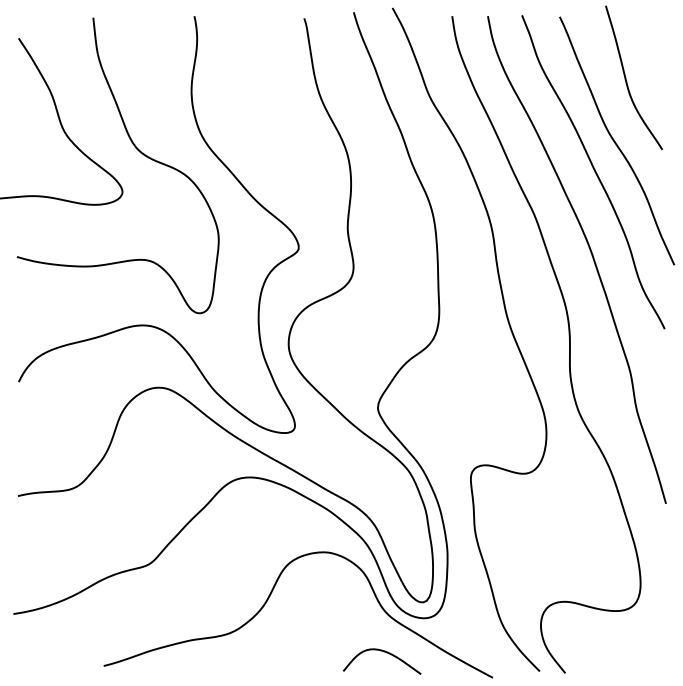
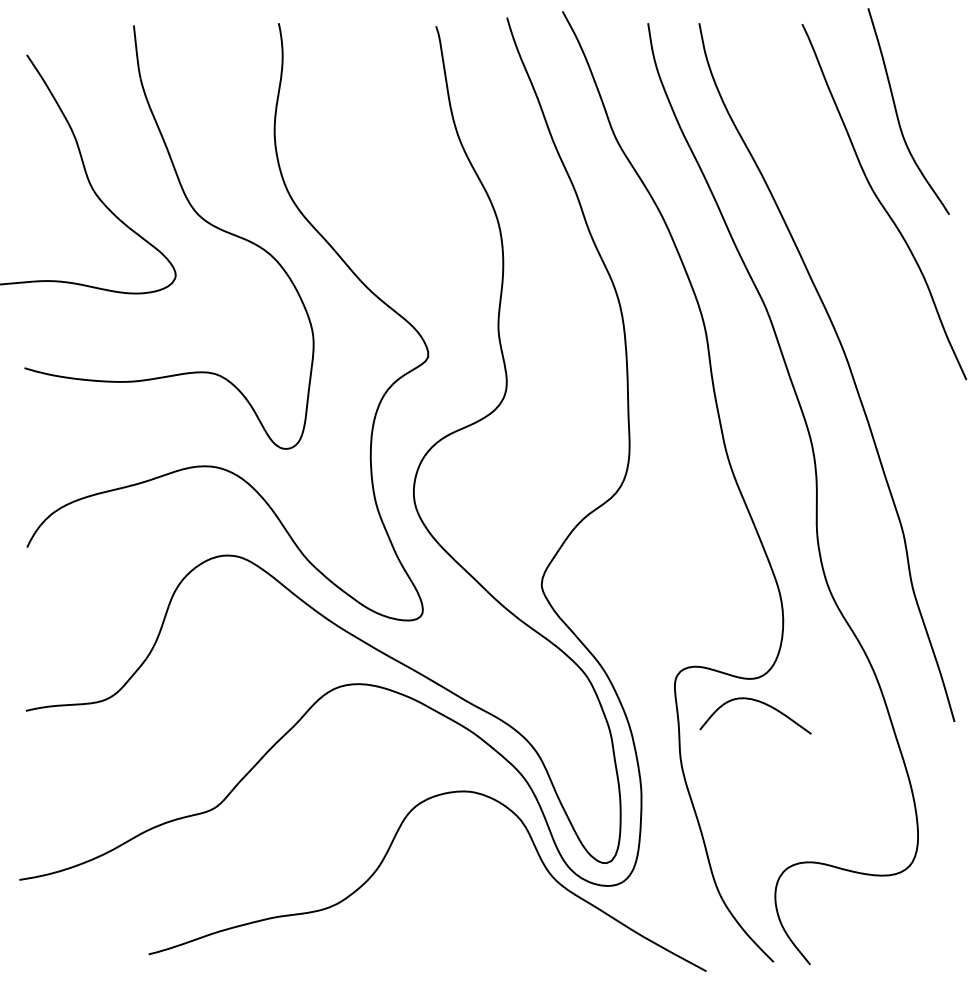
curve: (594, 172) -> (852, 247), removed
curve: (386, 653) -> (761, 704), moved

